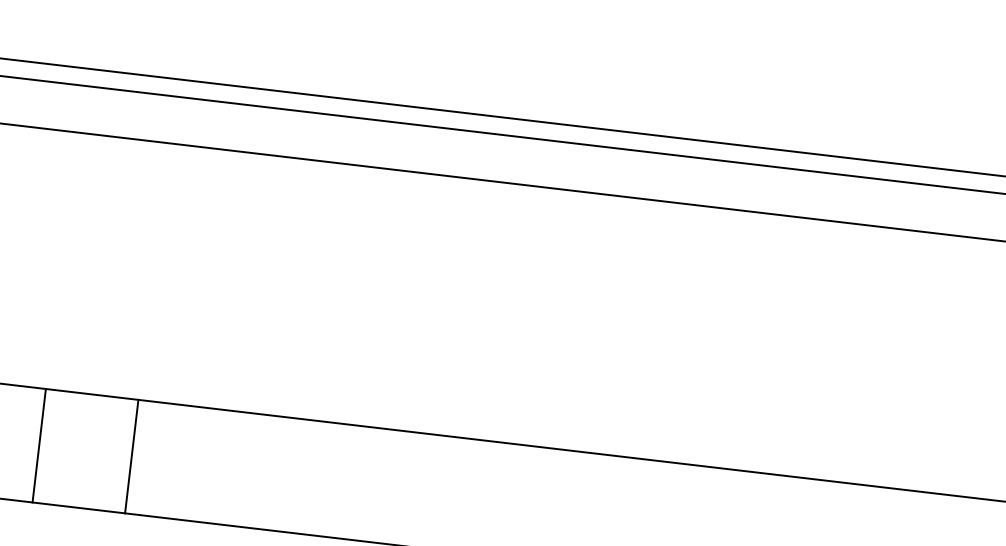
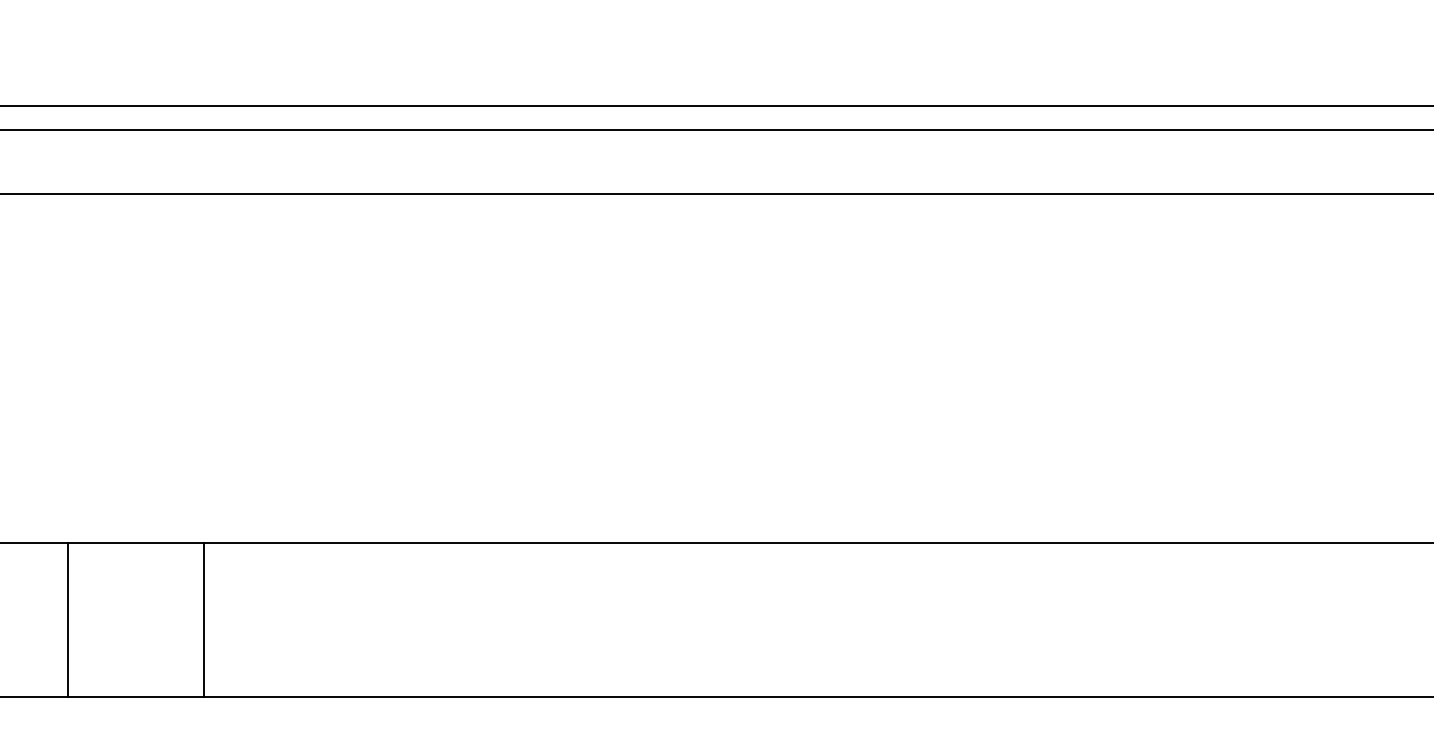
line: (38, 445) -> (67, 619), moved
line: (131, 456) -> (203, 619), moved

